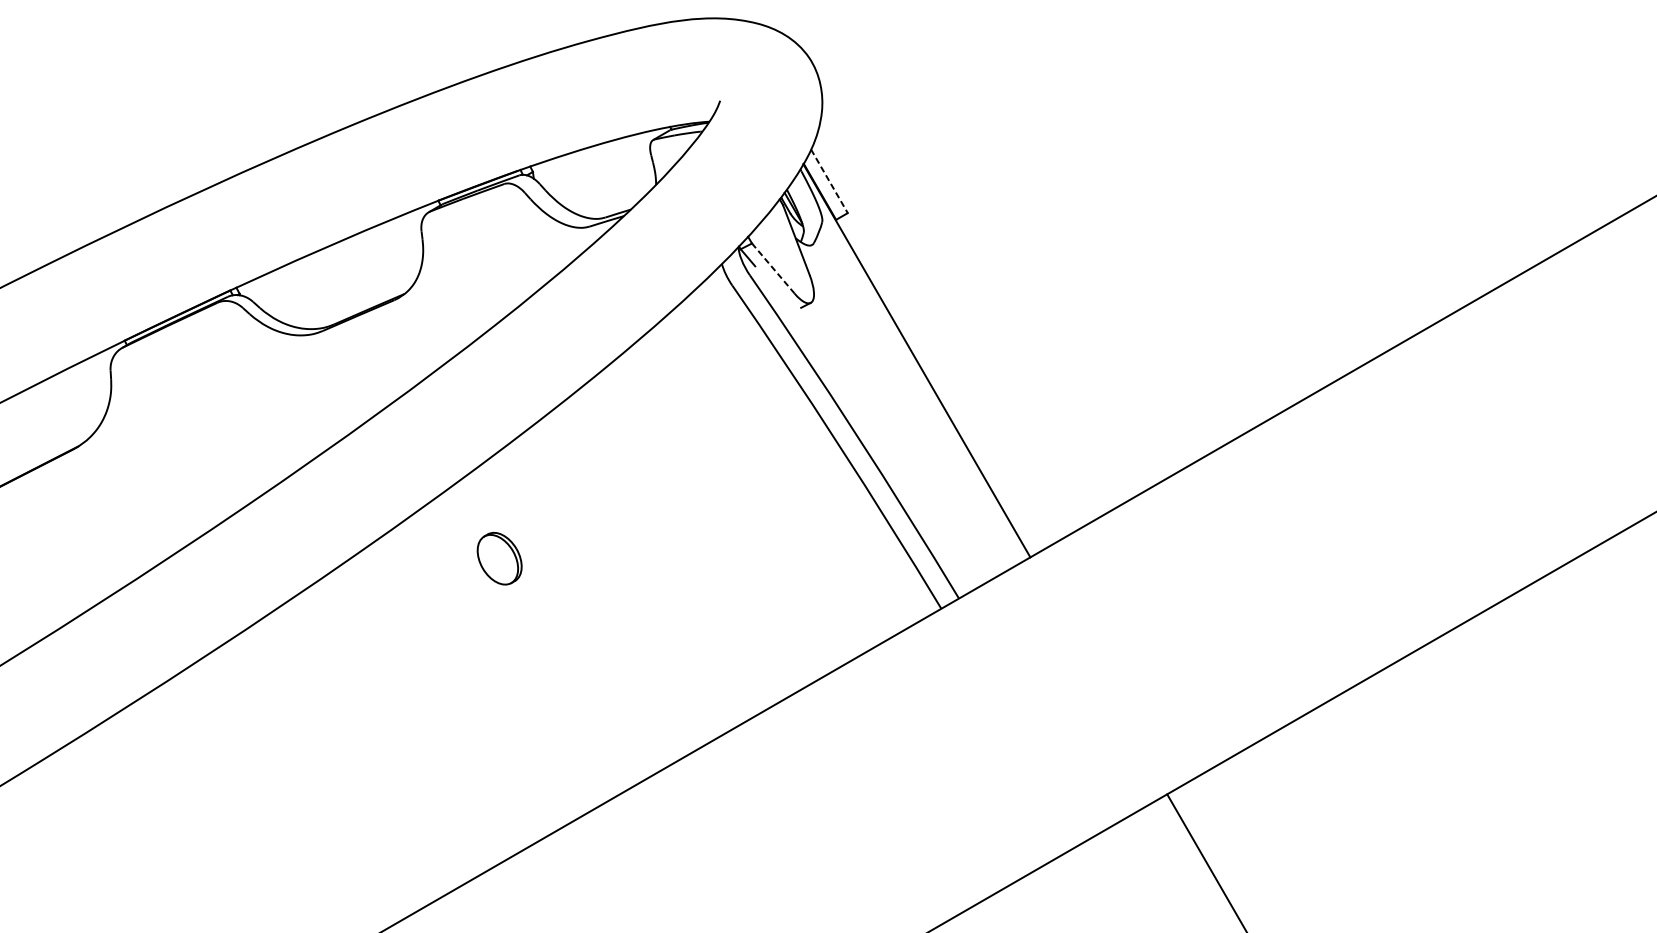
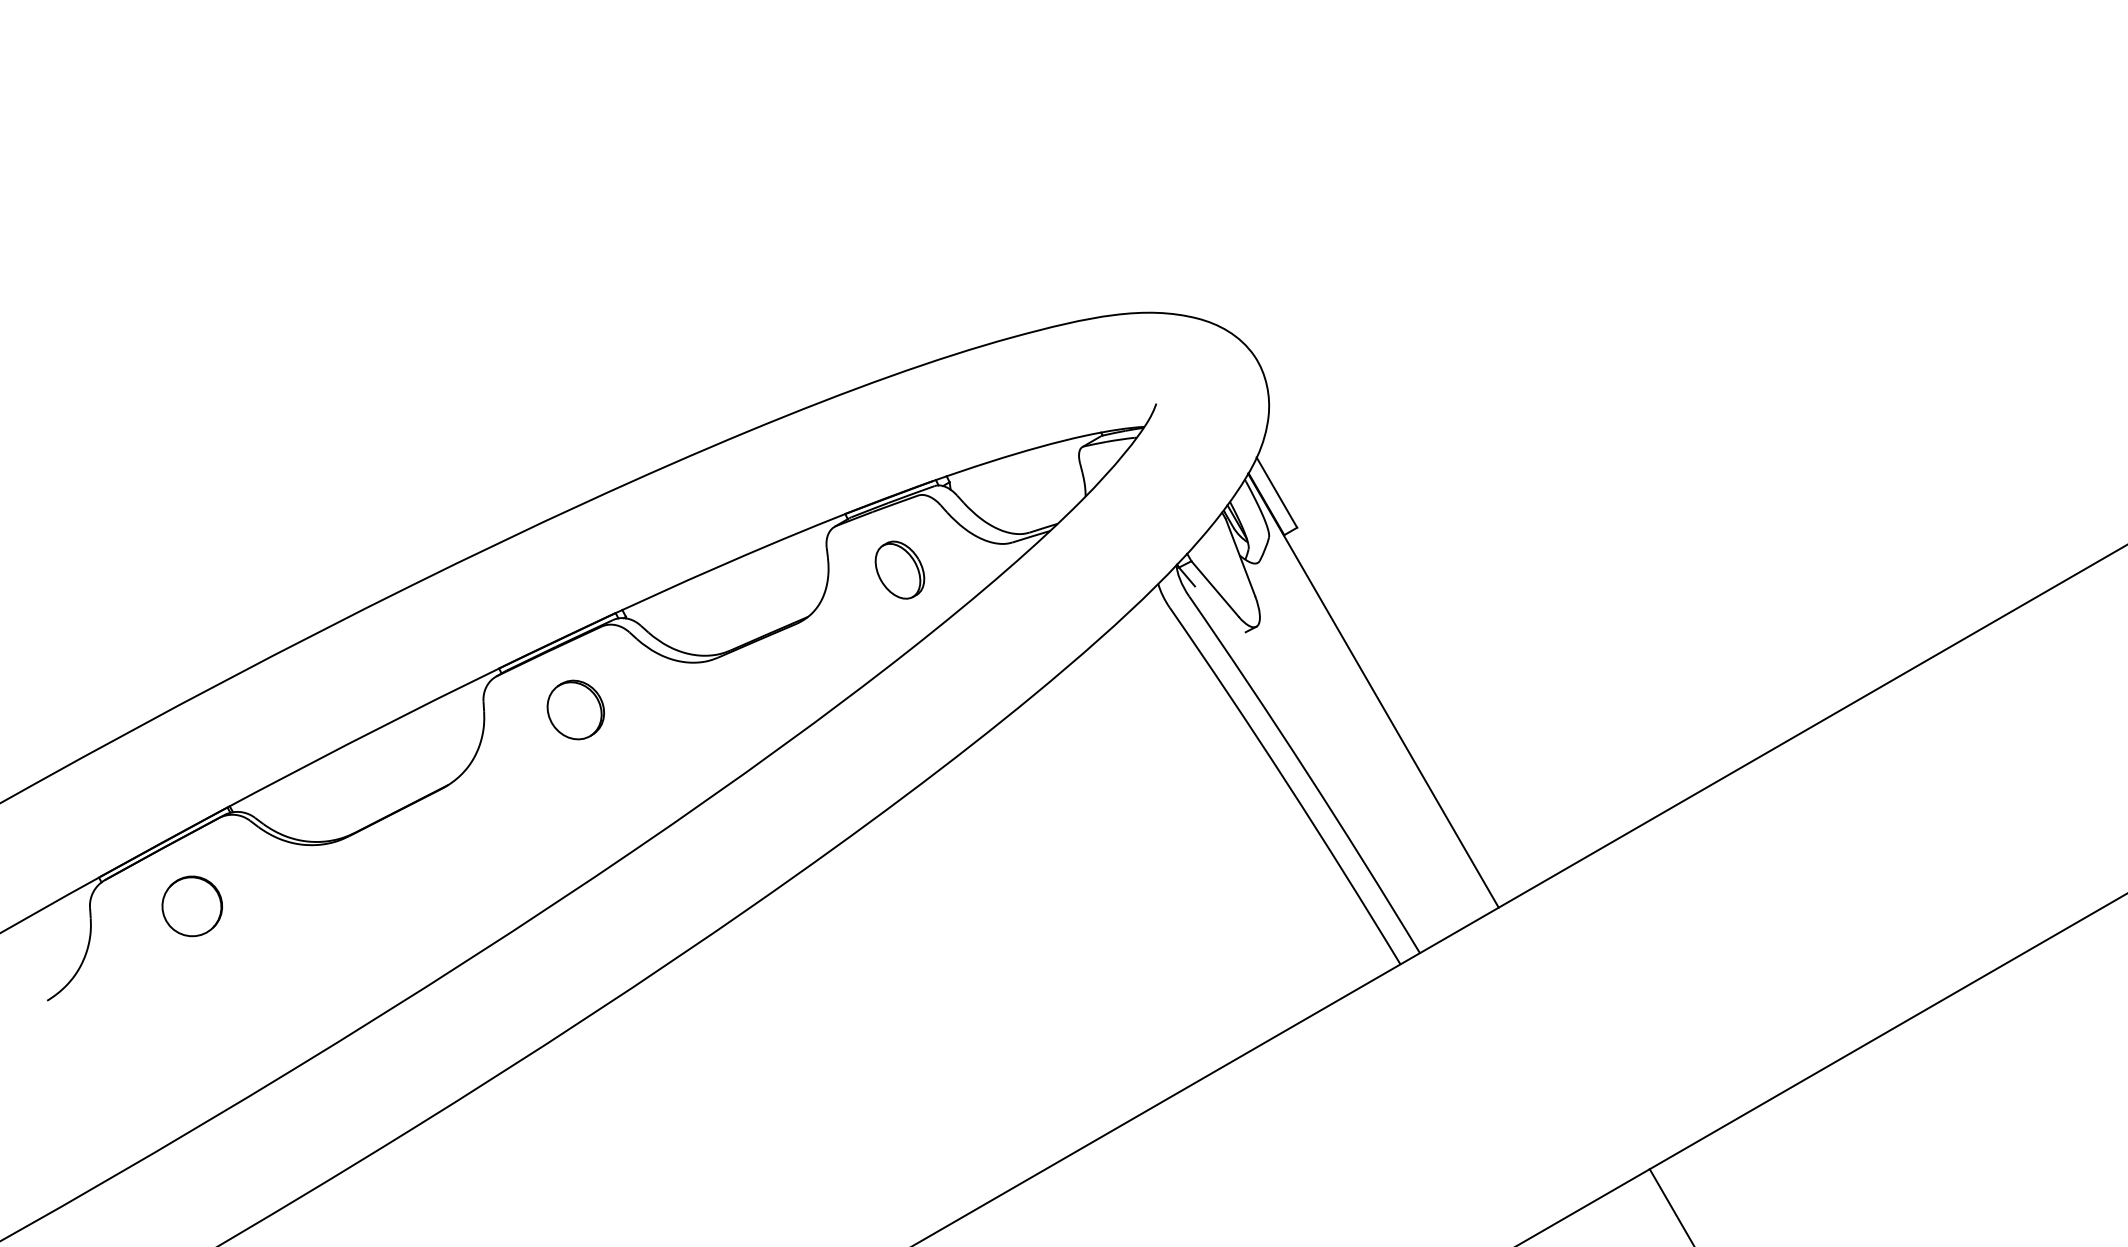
line: (829, 181) -> (1276, 492), dashed -> solid
line: (772, 268) -> (1214, 588), dashed -> solid
part: (193, 377) -> (575, 709), added
part: (499, 558) -> (899, 569), moved

